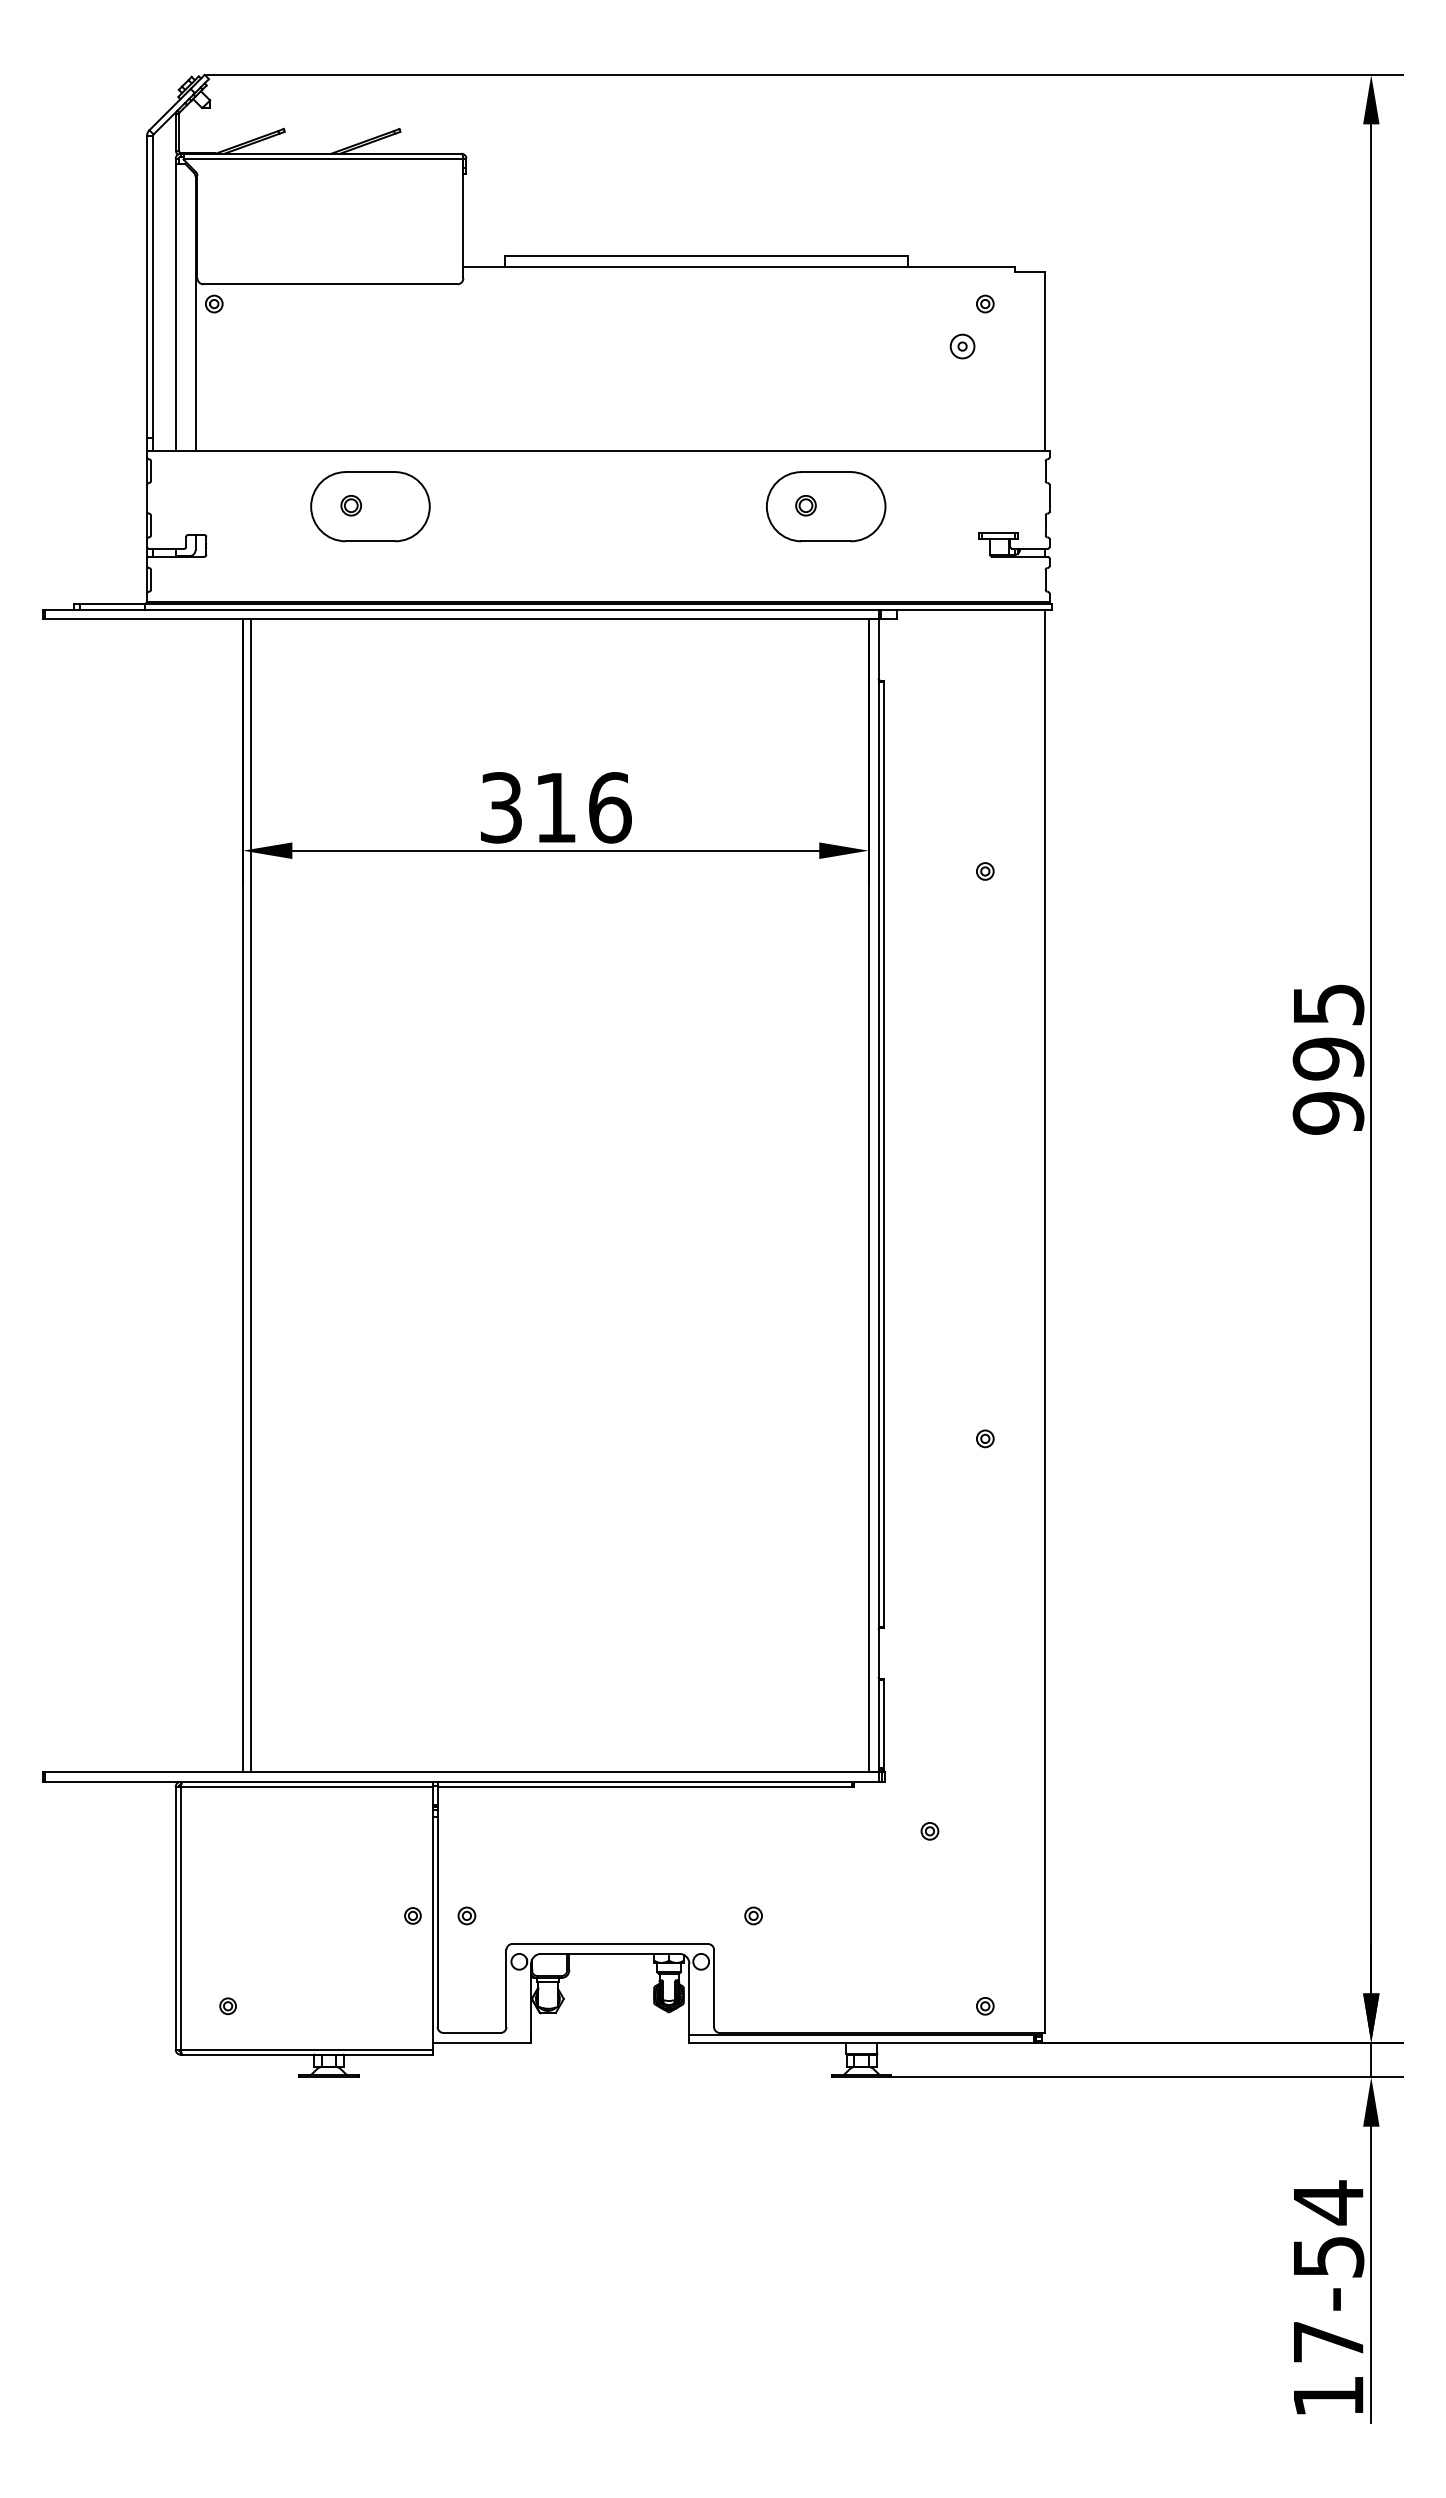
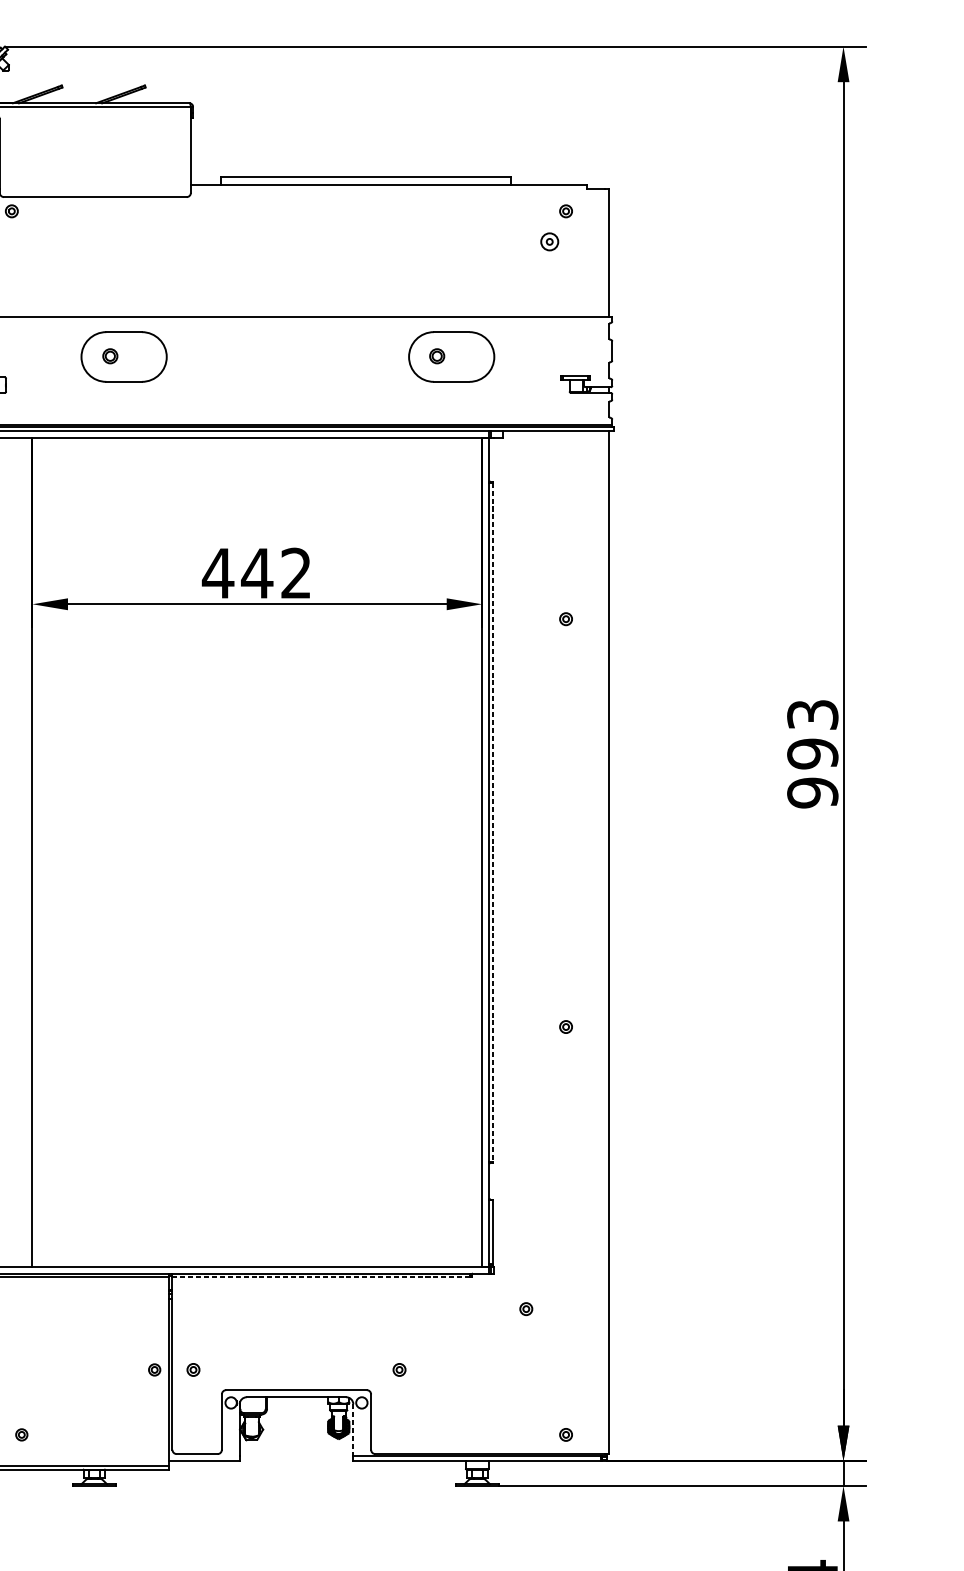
text: (554, 807) -> (256, 573), 316 -> 442
text: (1327, 1004) -> (812, 714), 995 -> 993
line: (883, 1154) -> (492, 822), solid -> dashed
line: (250, 1195) -> (37, 852), removed
line: (645, 1786) -> (321, 1276), solid -> dashed
line: (689, 1999) -> (353, 1430), solid -> dashed

